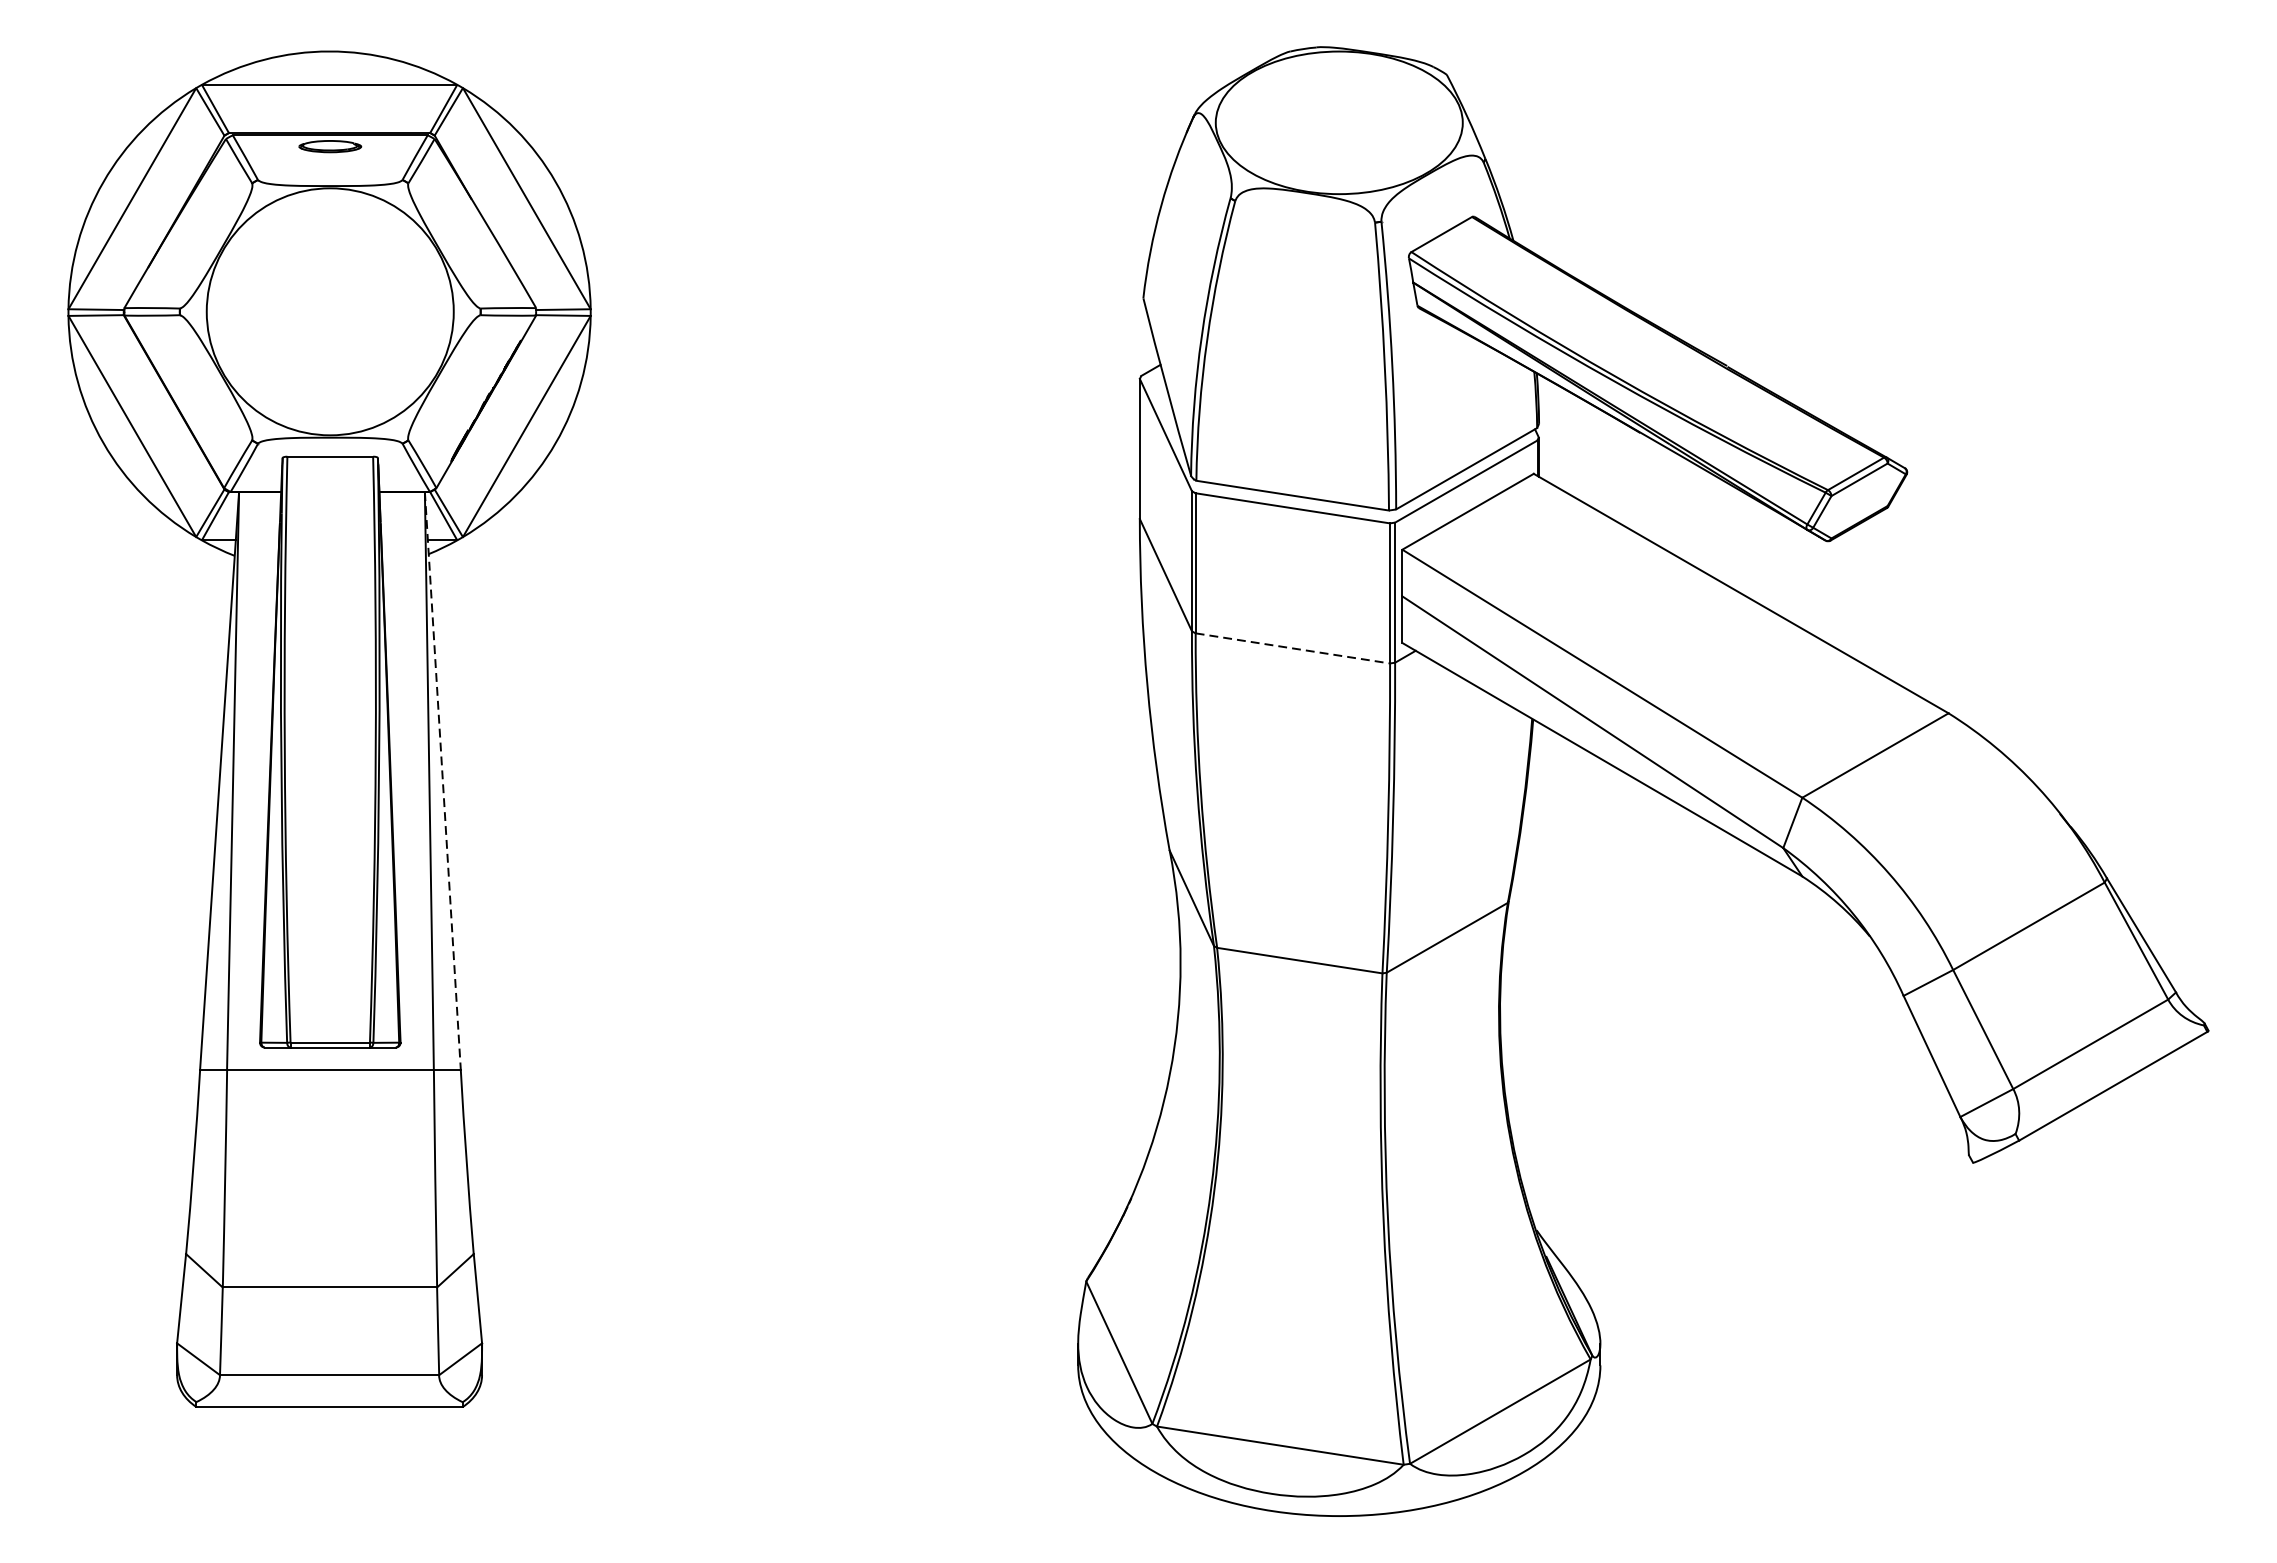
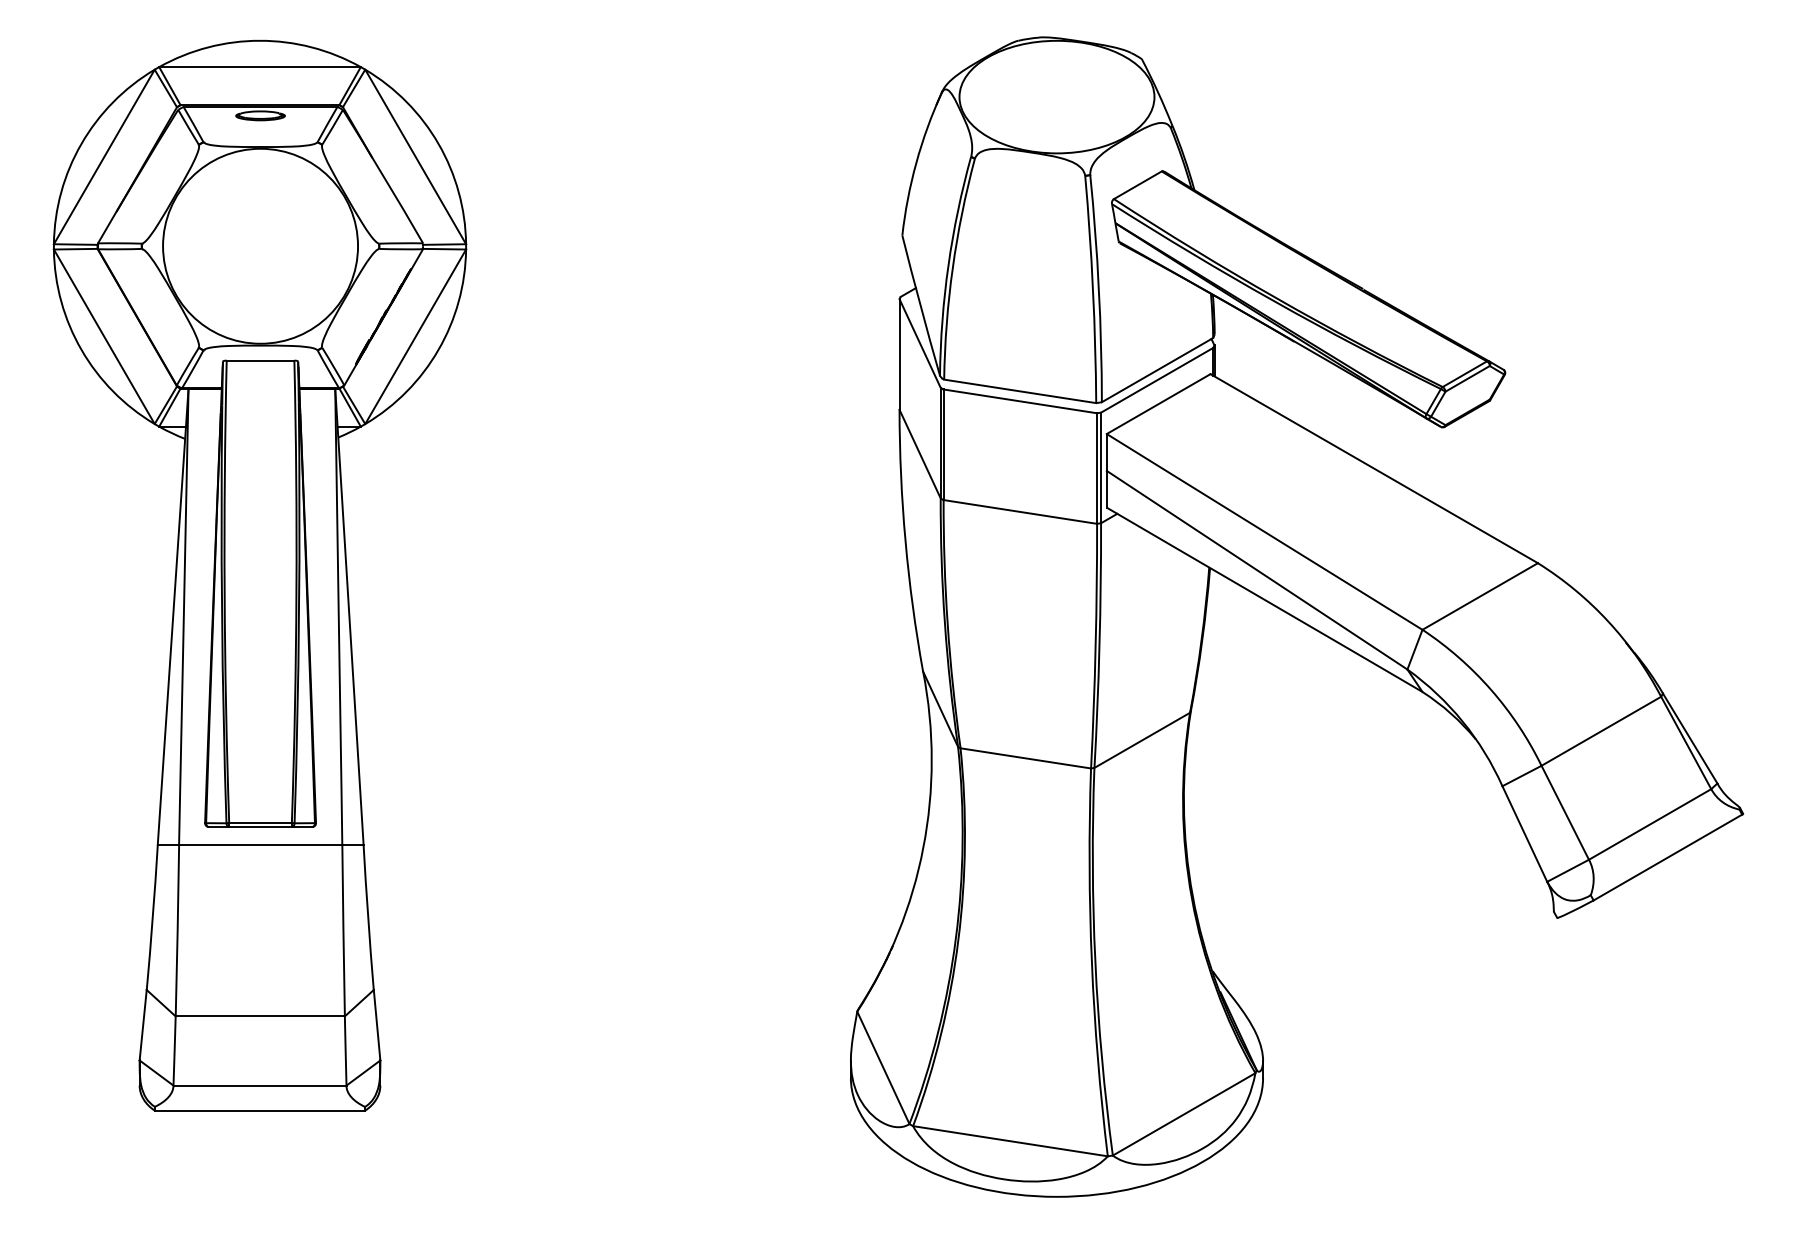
line: (1293, 647) -> (1020, 511), dashed -> solid
line: (442, 782) -> (349, 617), dashed -> solid

